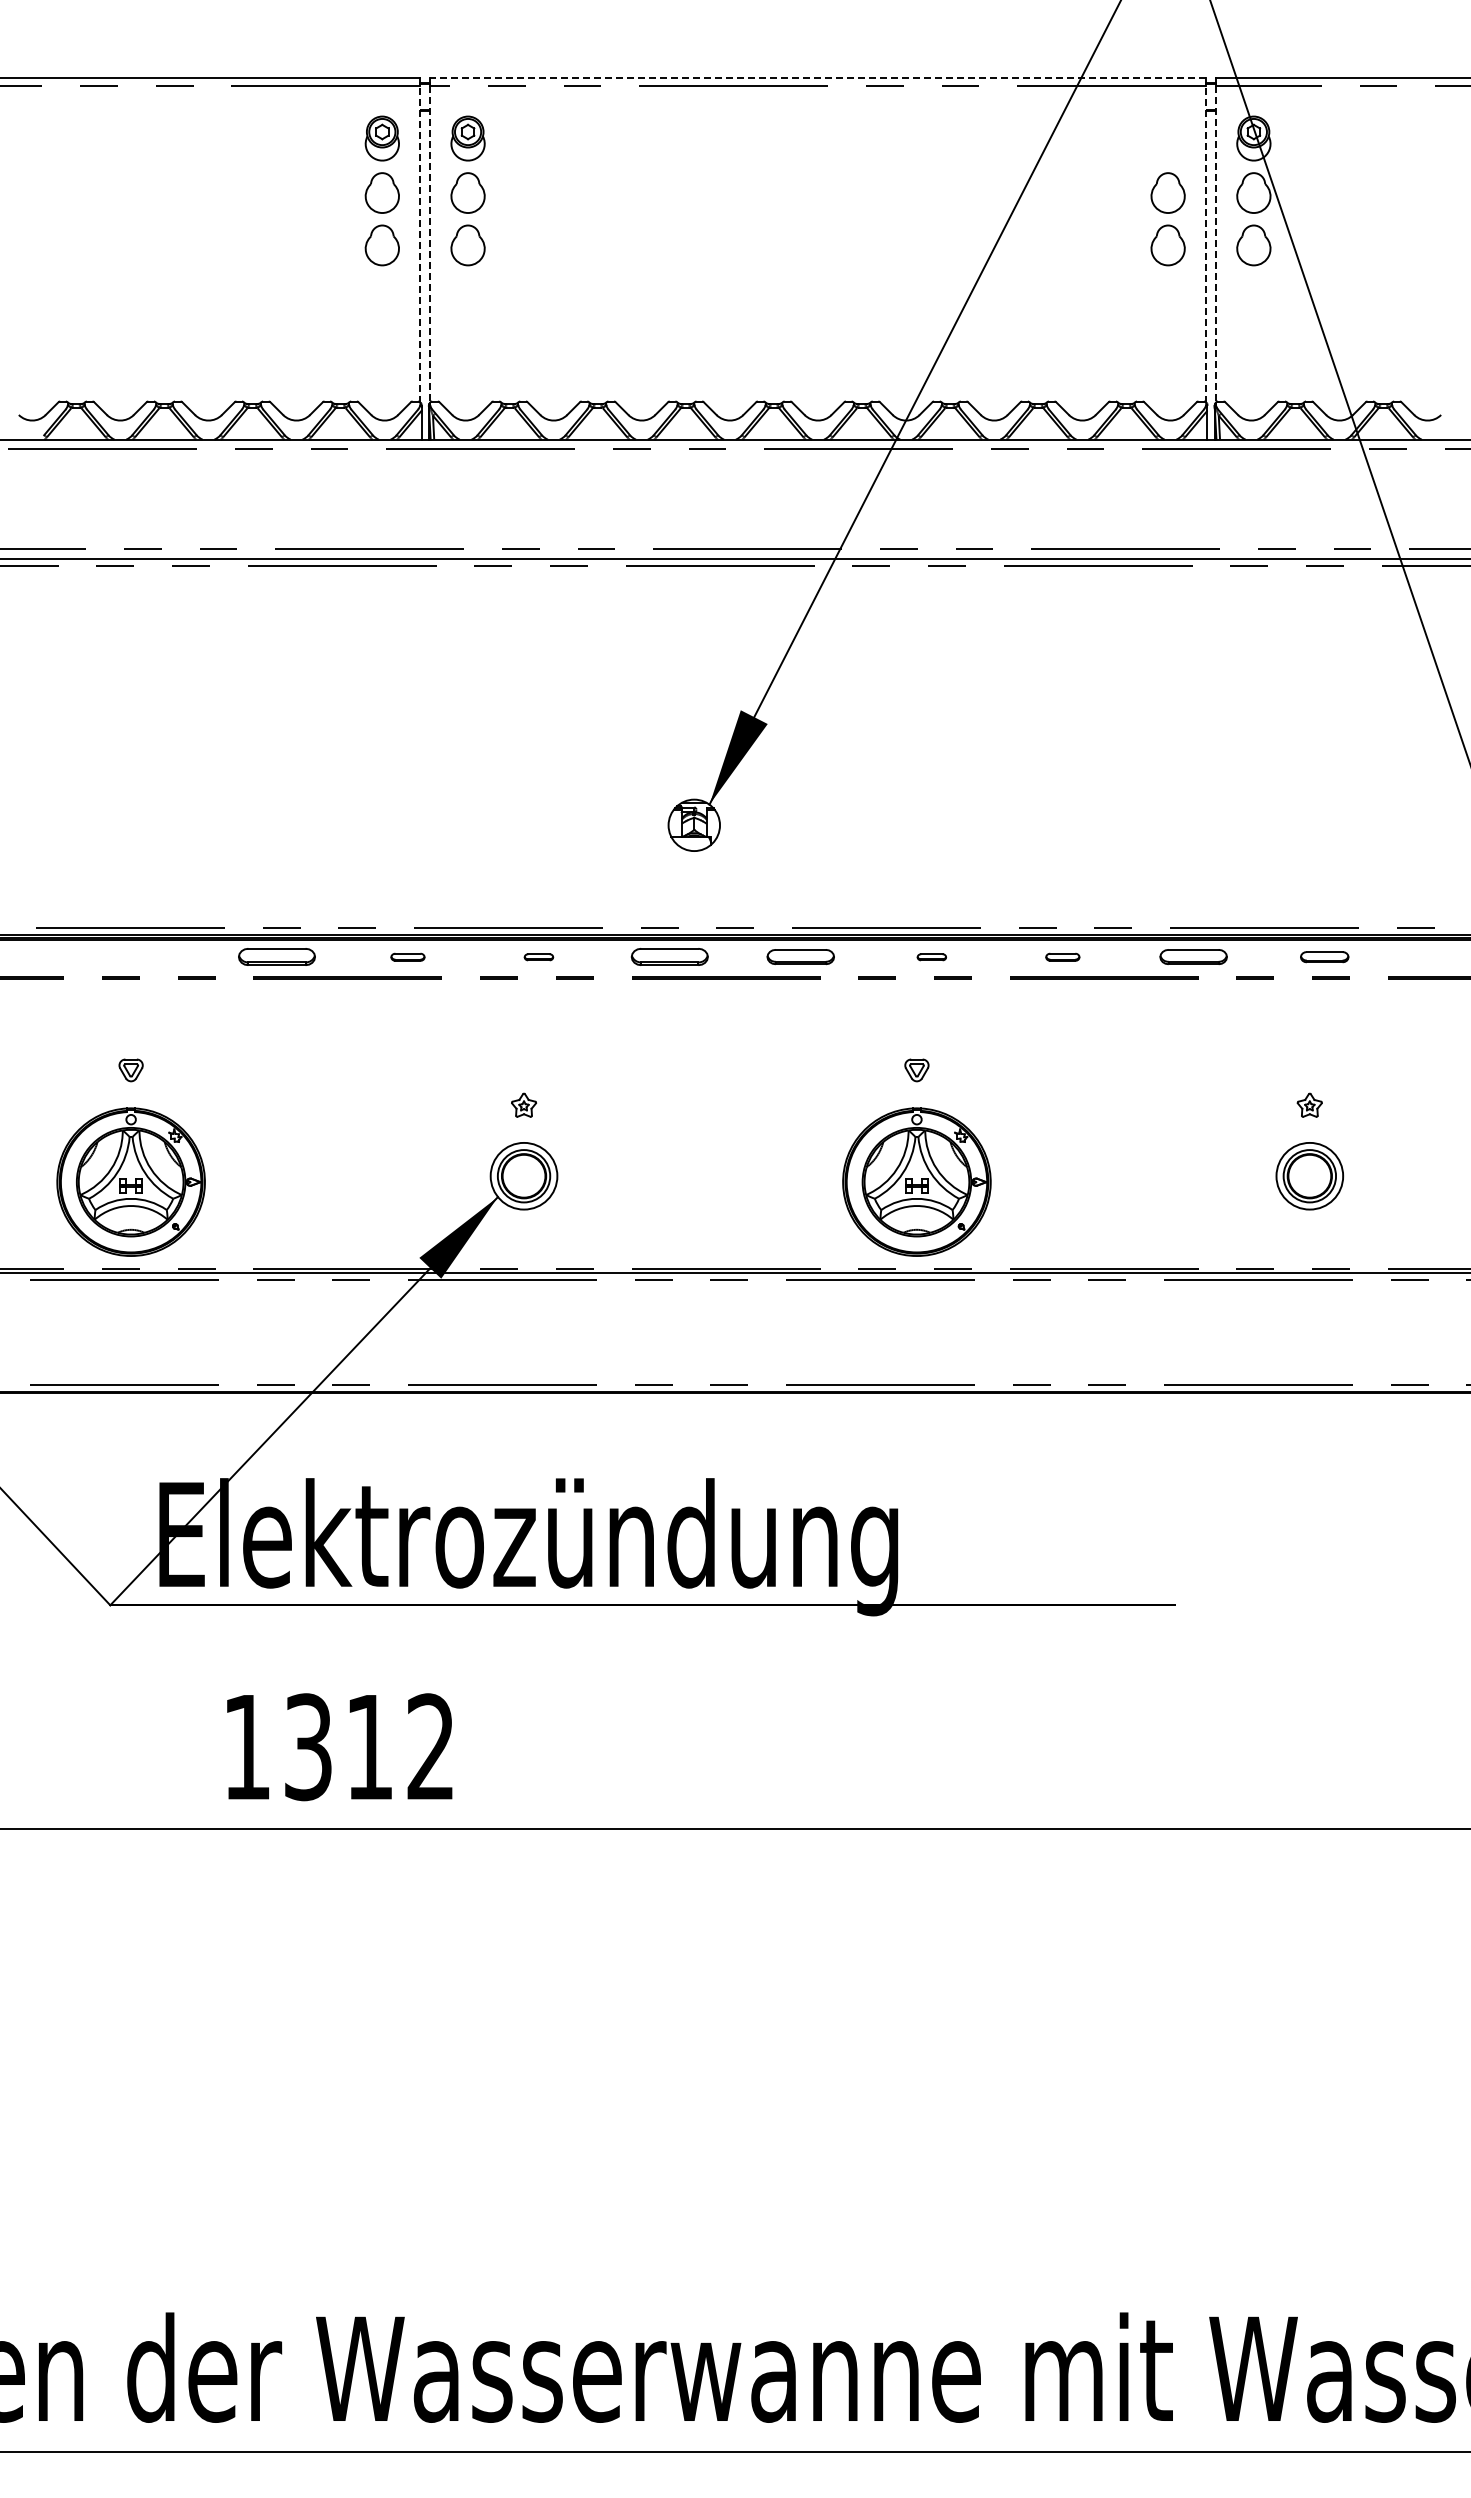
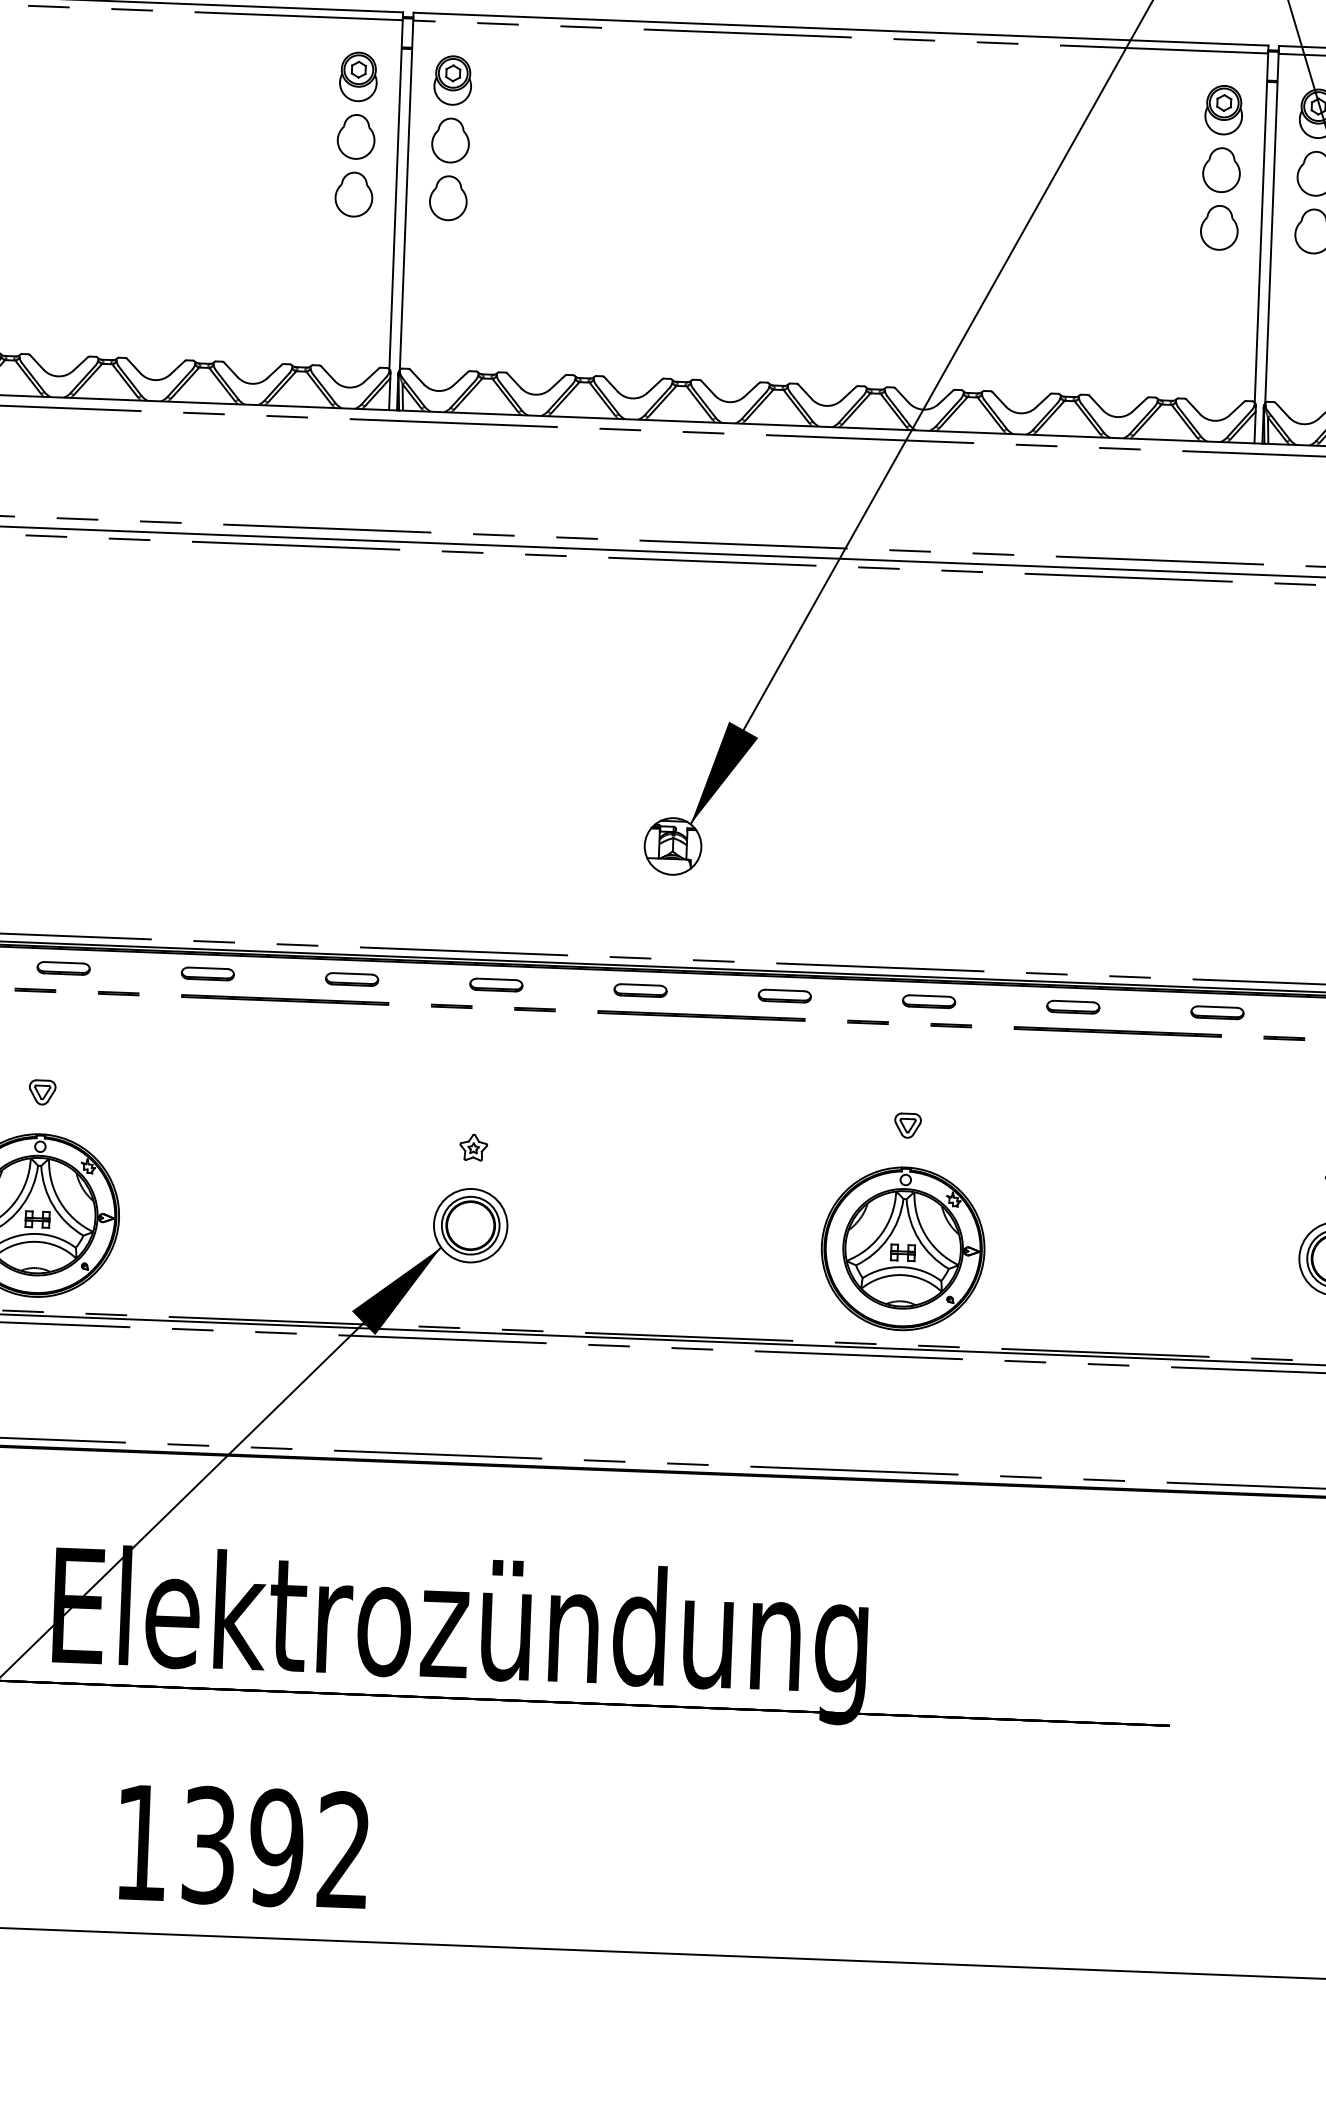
line: (817, 78) -> (840, 29), dashed -> solid
part: (1167, 138) -> (1223, 110), added
line: (420, 244) -> (396, 195), dashed -> solid
line: (429, 244) -> (406, 195), dashed -> solid
line: (1206, 244) -> (1261, 228), dashed -> solid
line: (1215, 244) -> (1271, 228), dashed -> solid
part: (145, 957) -> (63, 968), added
part: (276, 957) -> (207, 974), size x0.62
part: (407, 957) -> (351, 979), size x1.43
part: (538, 957) -> (495, 985), size x1.67
part: (669, 957) -> (640, 990), size x0.62
part: (800, 957) -> (784, 996), size x0.71
part: (931, 957) -> (928, 1002), size x1.67
part: (1062, 957) -> (1072, 1007), size x1.43
part: (1193, 957) -> (1217, 1013), size x0.71
text: (369, 1747) -> (276, 1848), 1312 -> 1392

